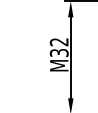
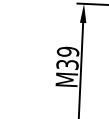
text: (59, 42) -> (68, 52), M32 -> M39

